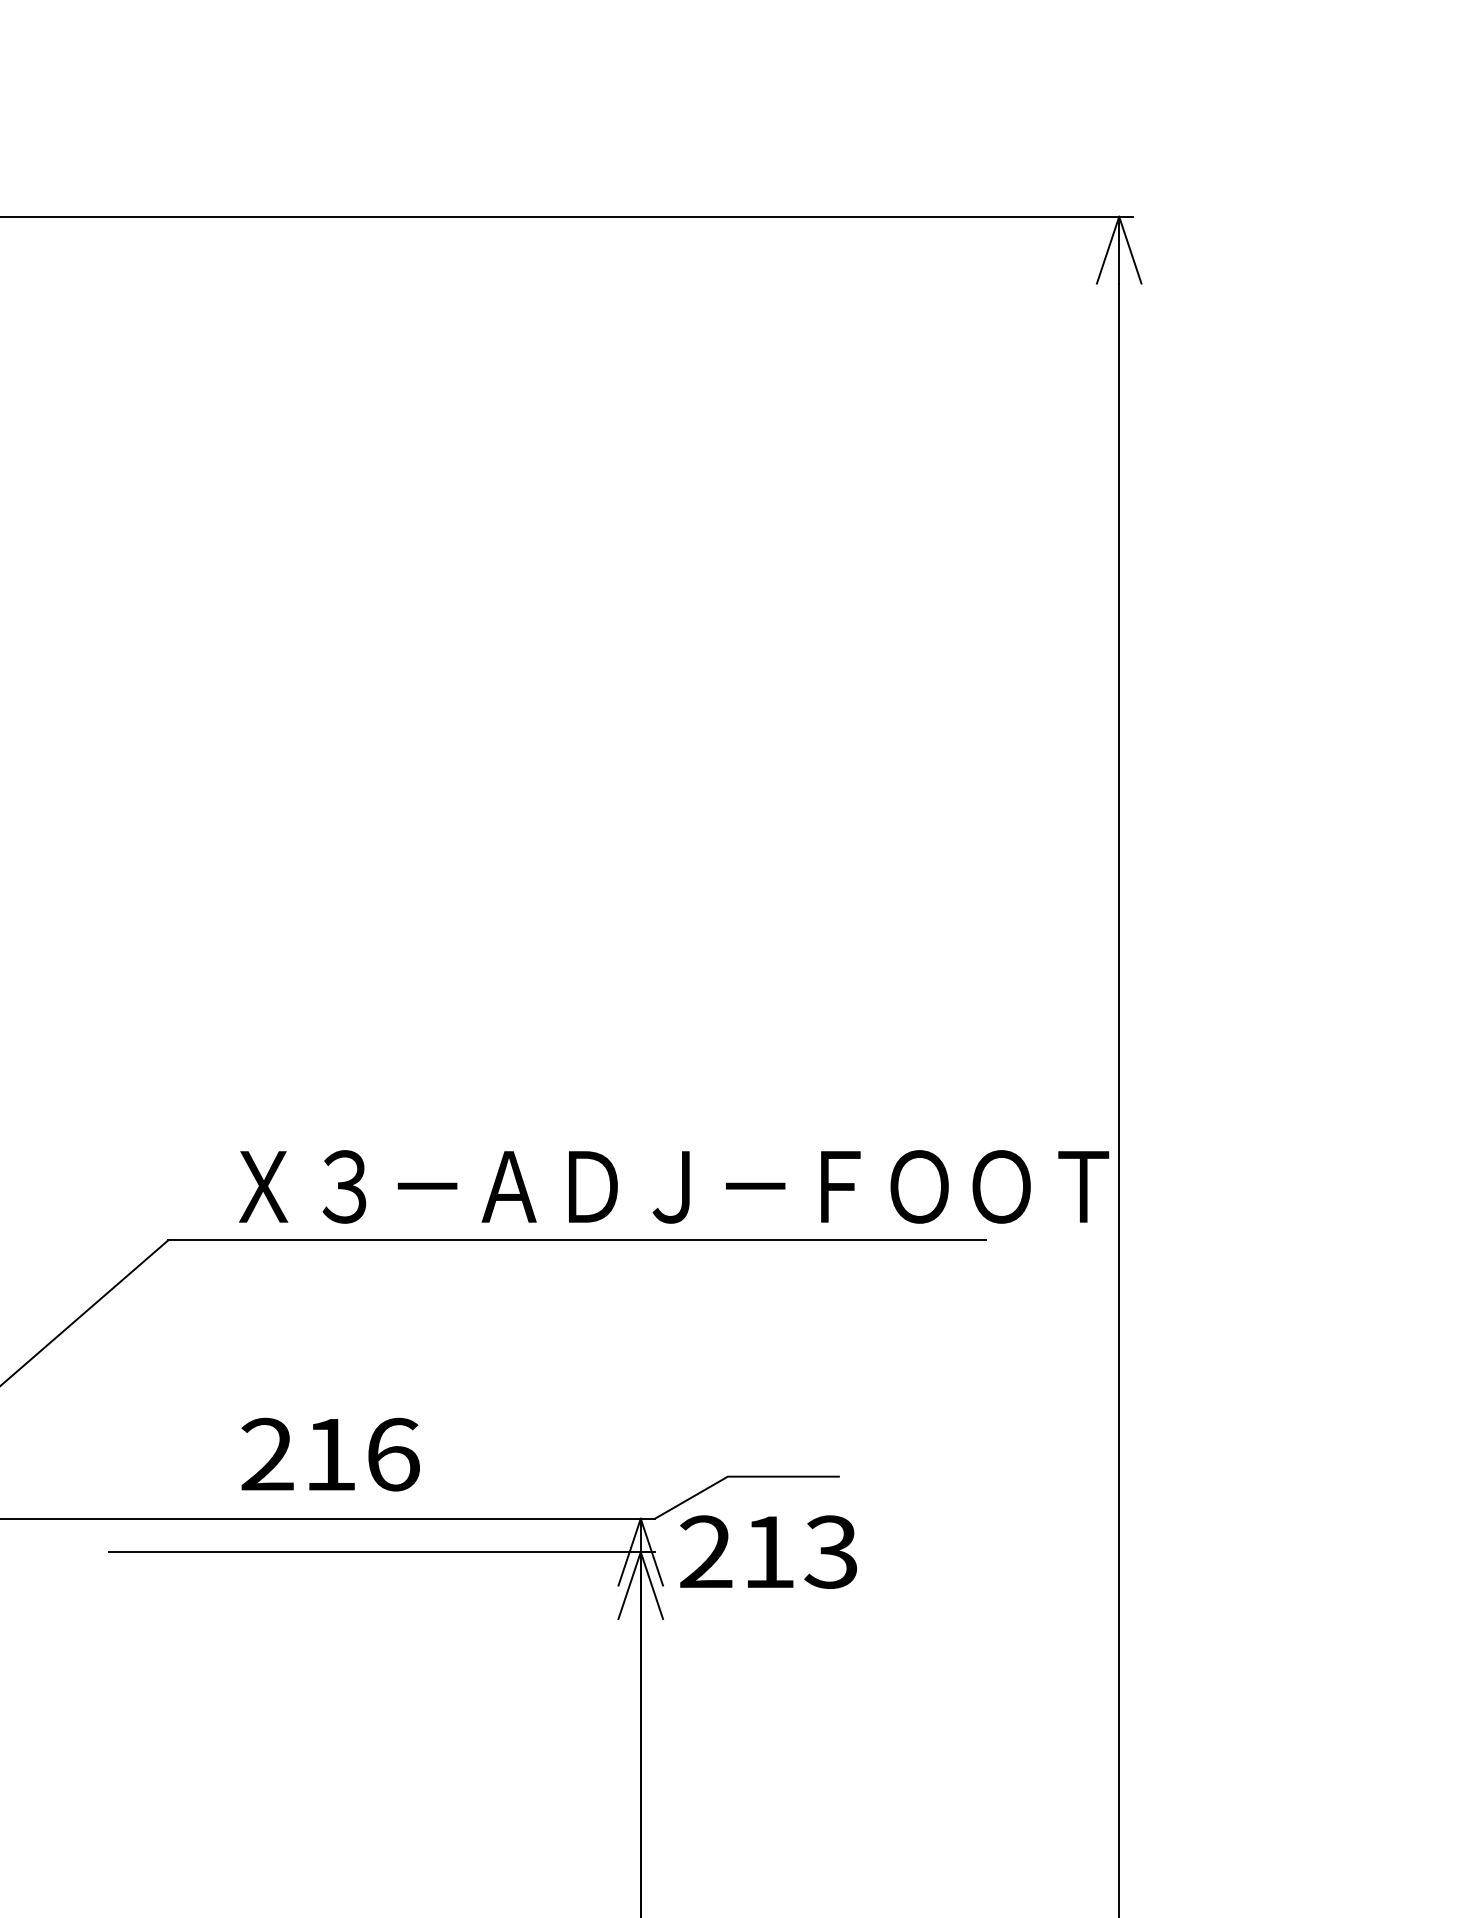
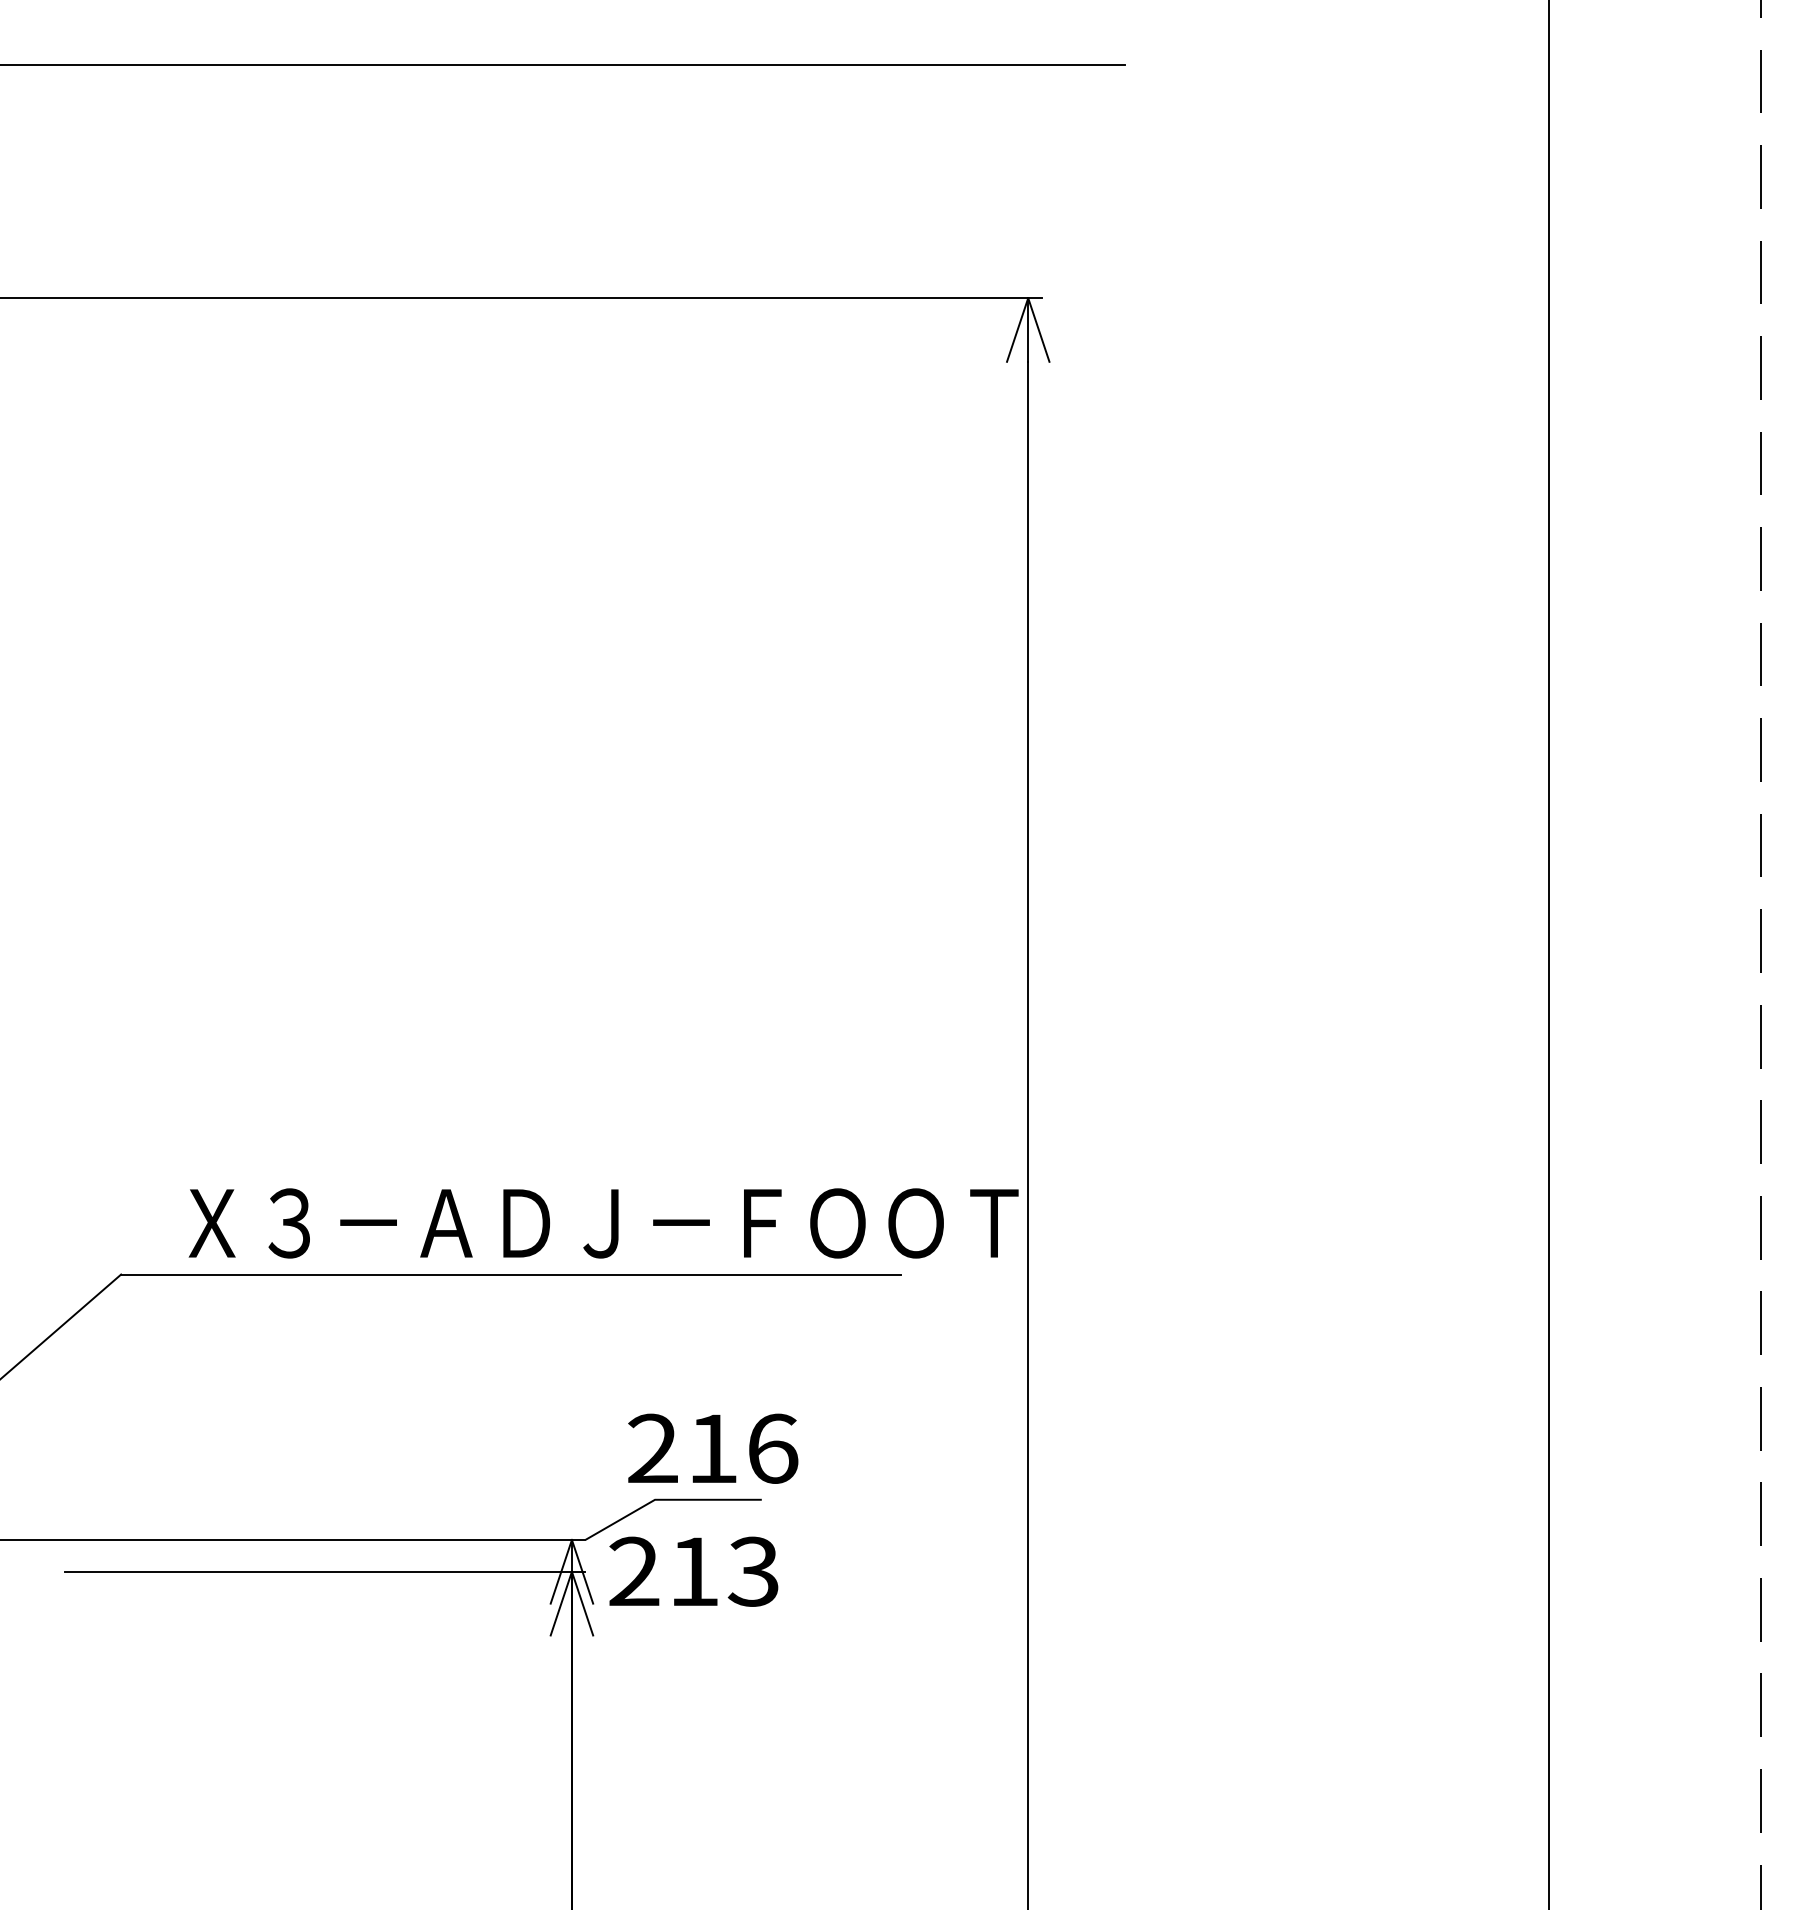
text: (331, 1454) -> (713, 1448), moved

